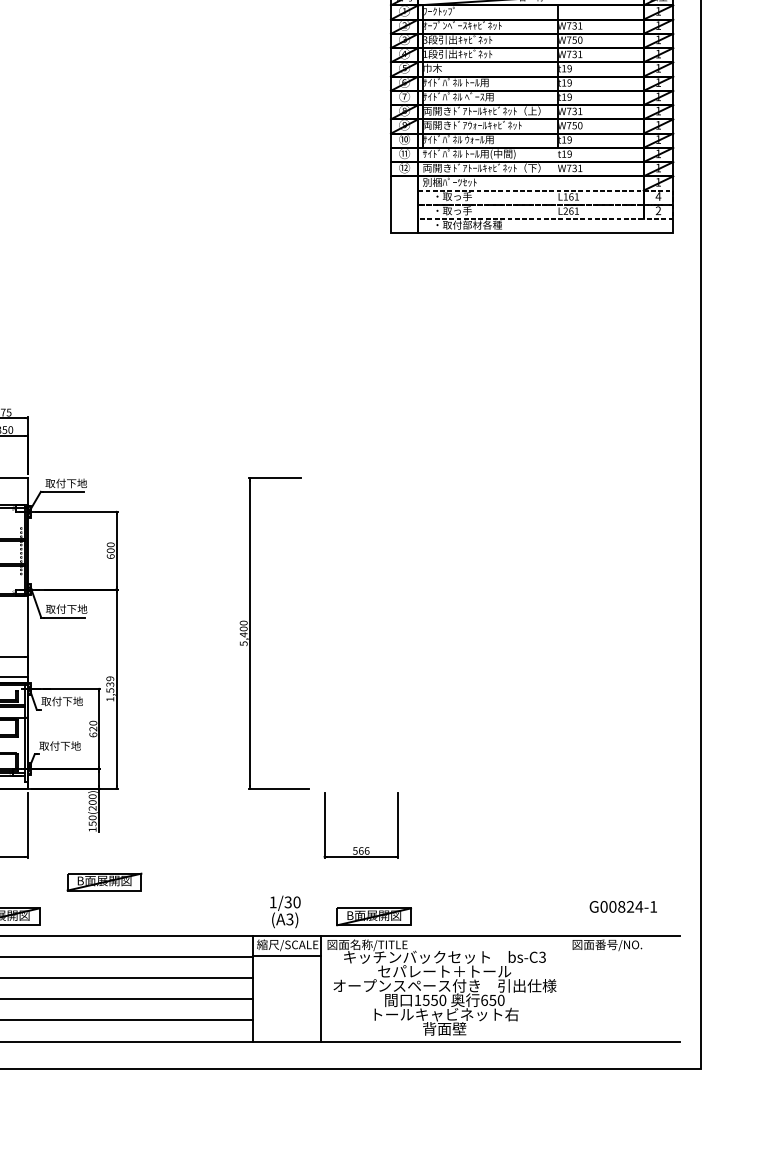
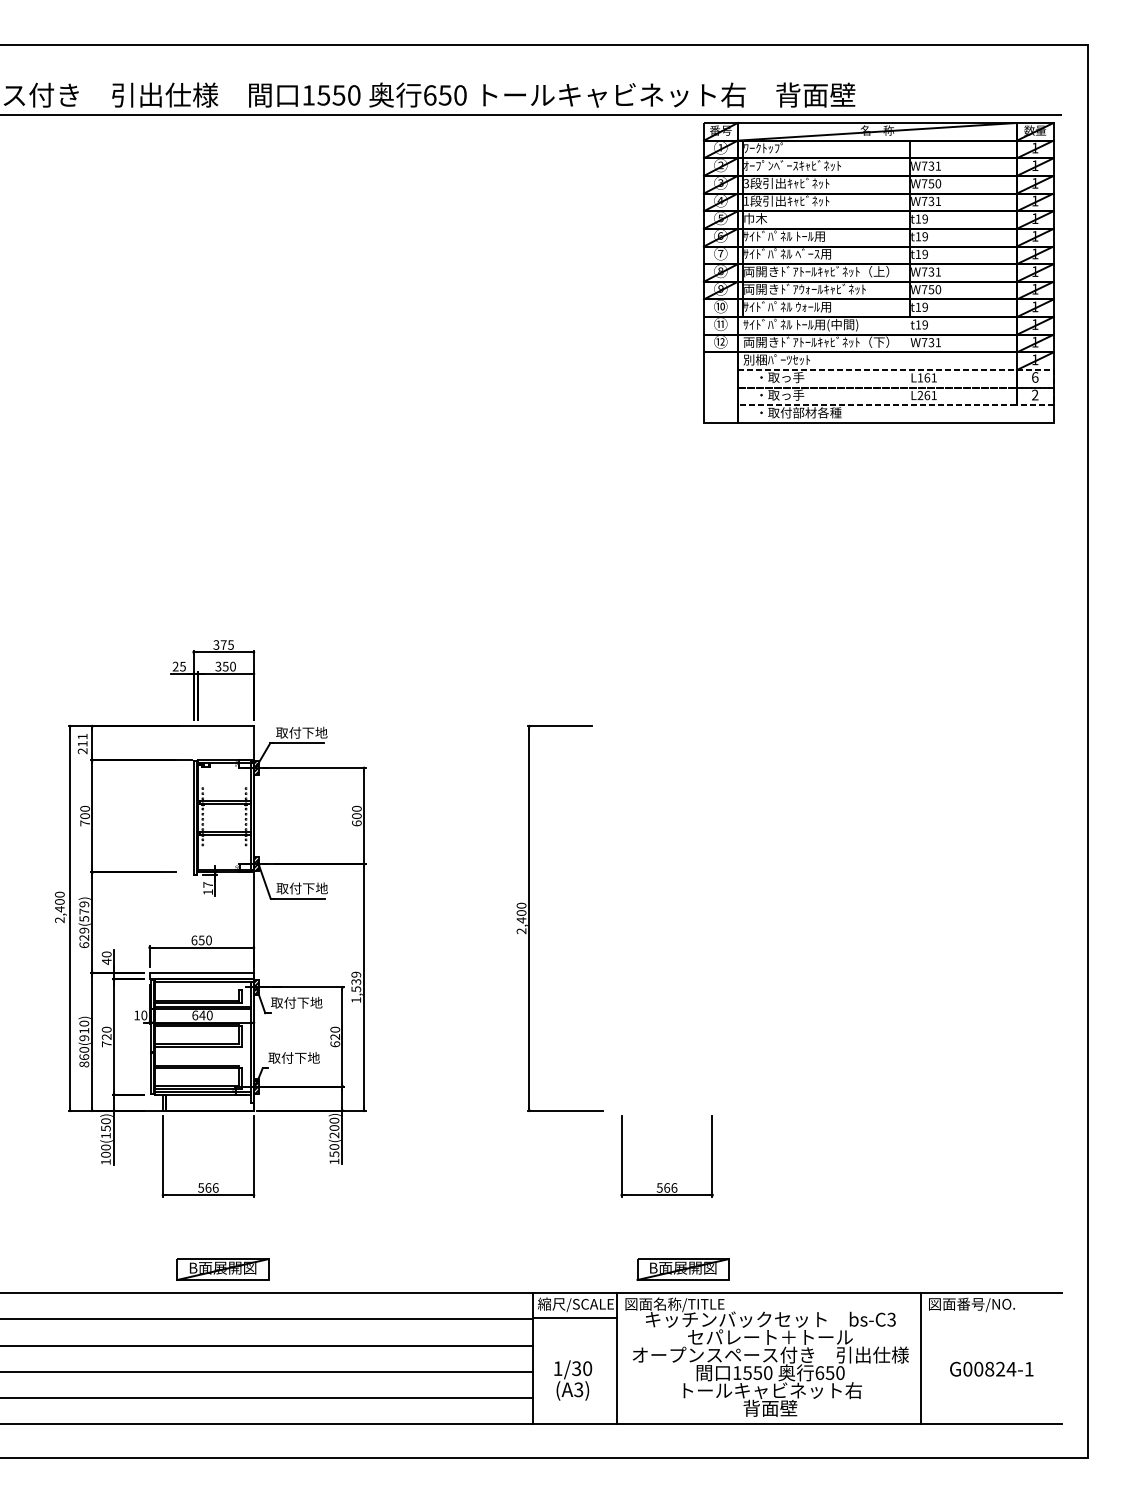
text: (657, 196) -> (1034, 377), 4 -> 6
text: (243, 643) -> (521, 931), 5,400 -> 2,400
part: (104, 882) -> (348, 1226), removed
text: (623, 906) -> (991, 1368), moved
text: (285, 911) -> (573, 1380), moved
line: (566, 988) -> (921, 1358), added

